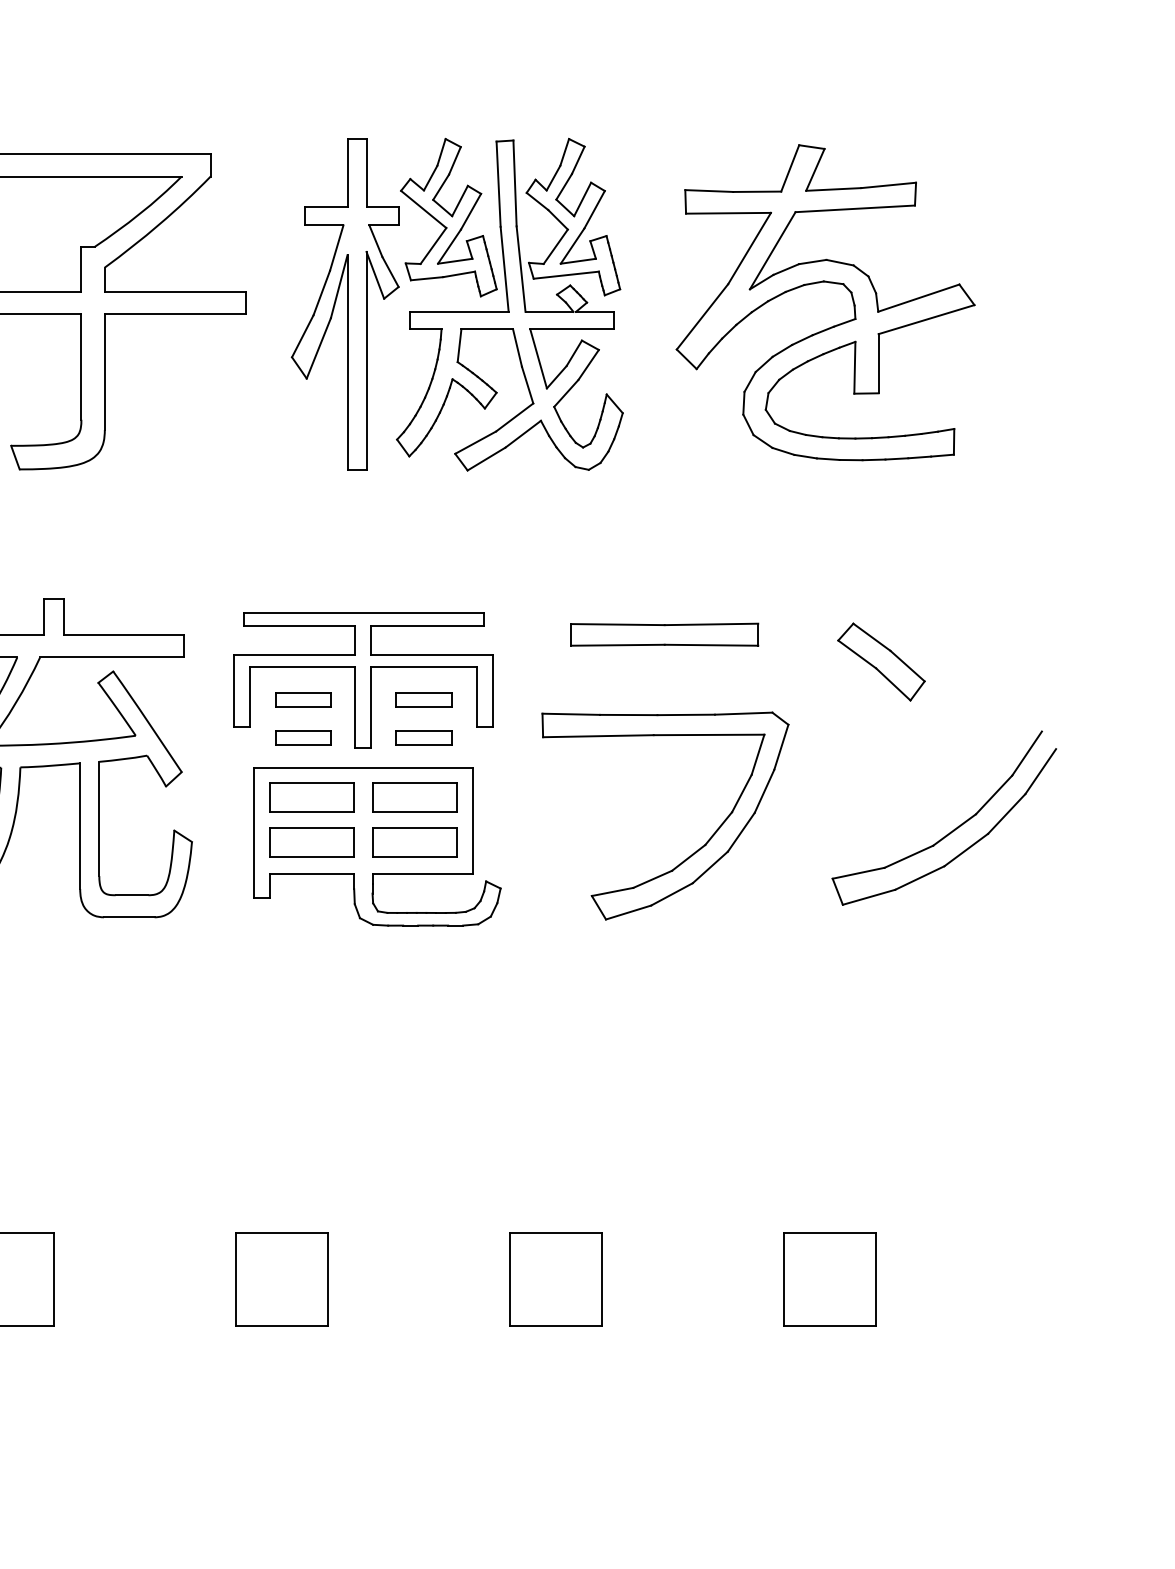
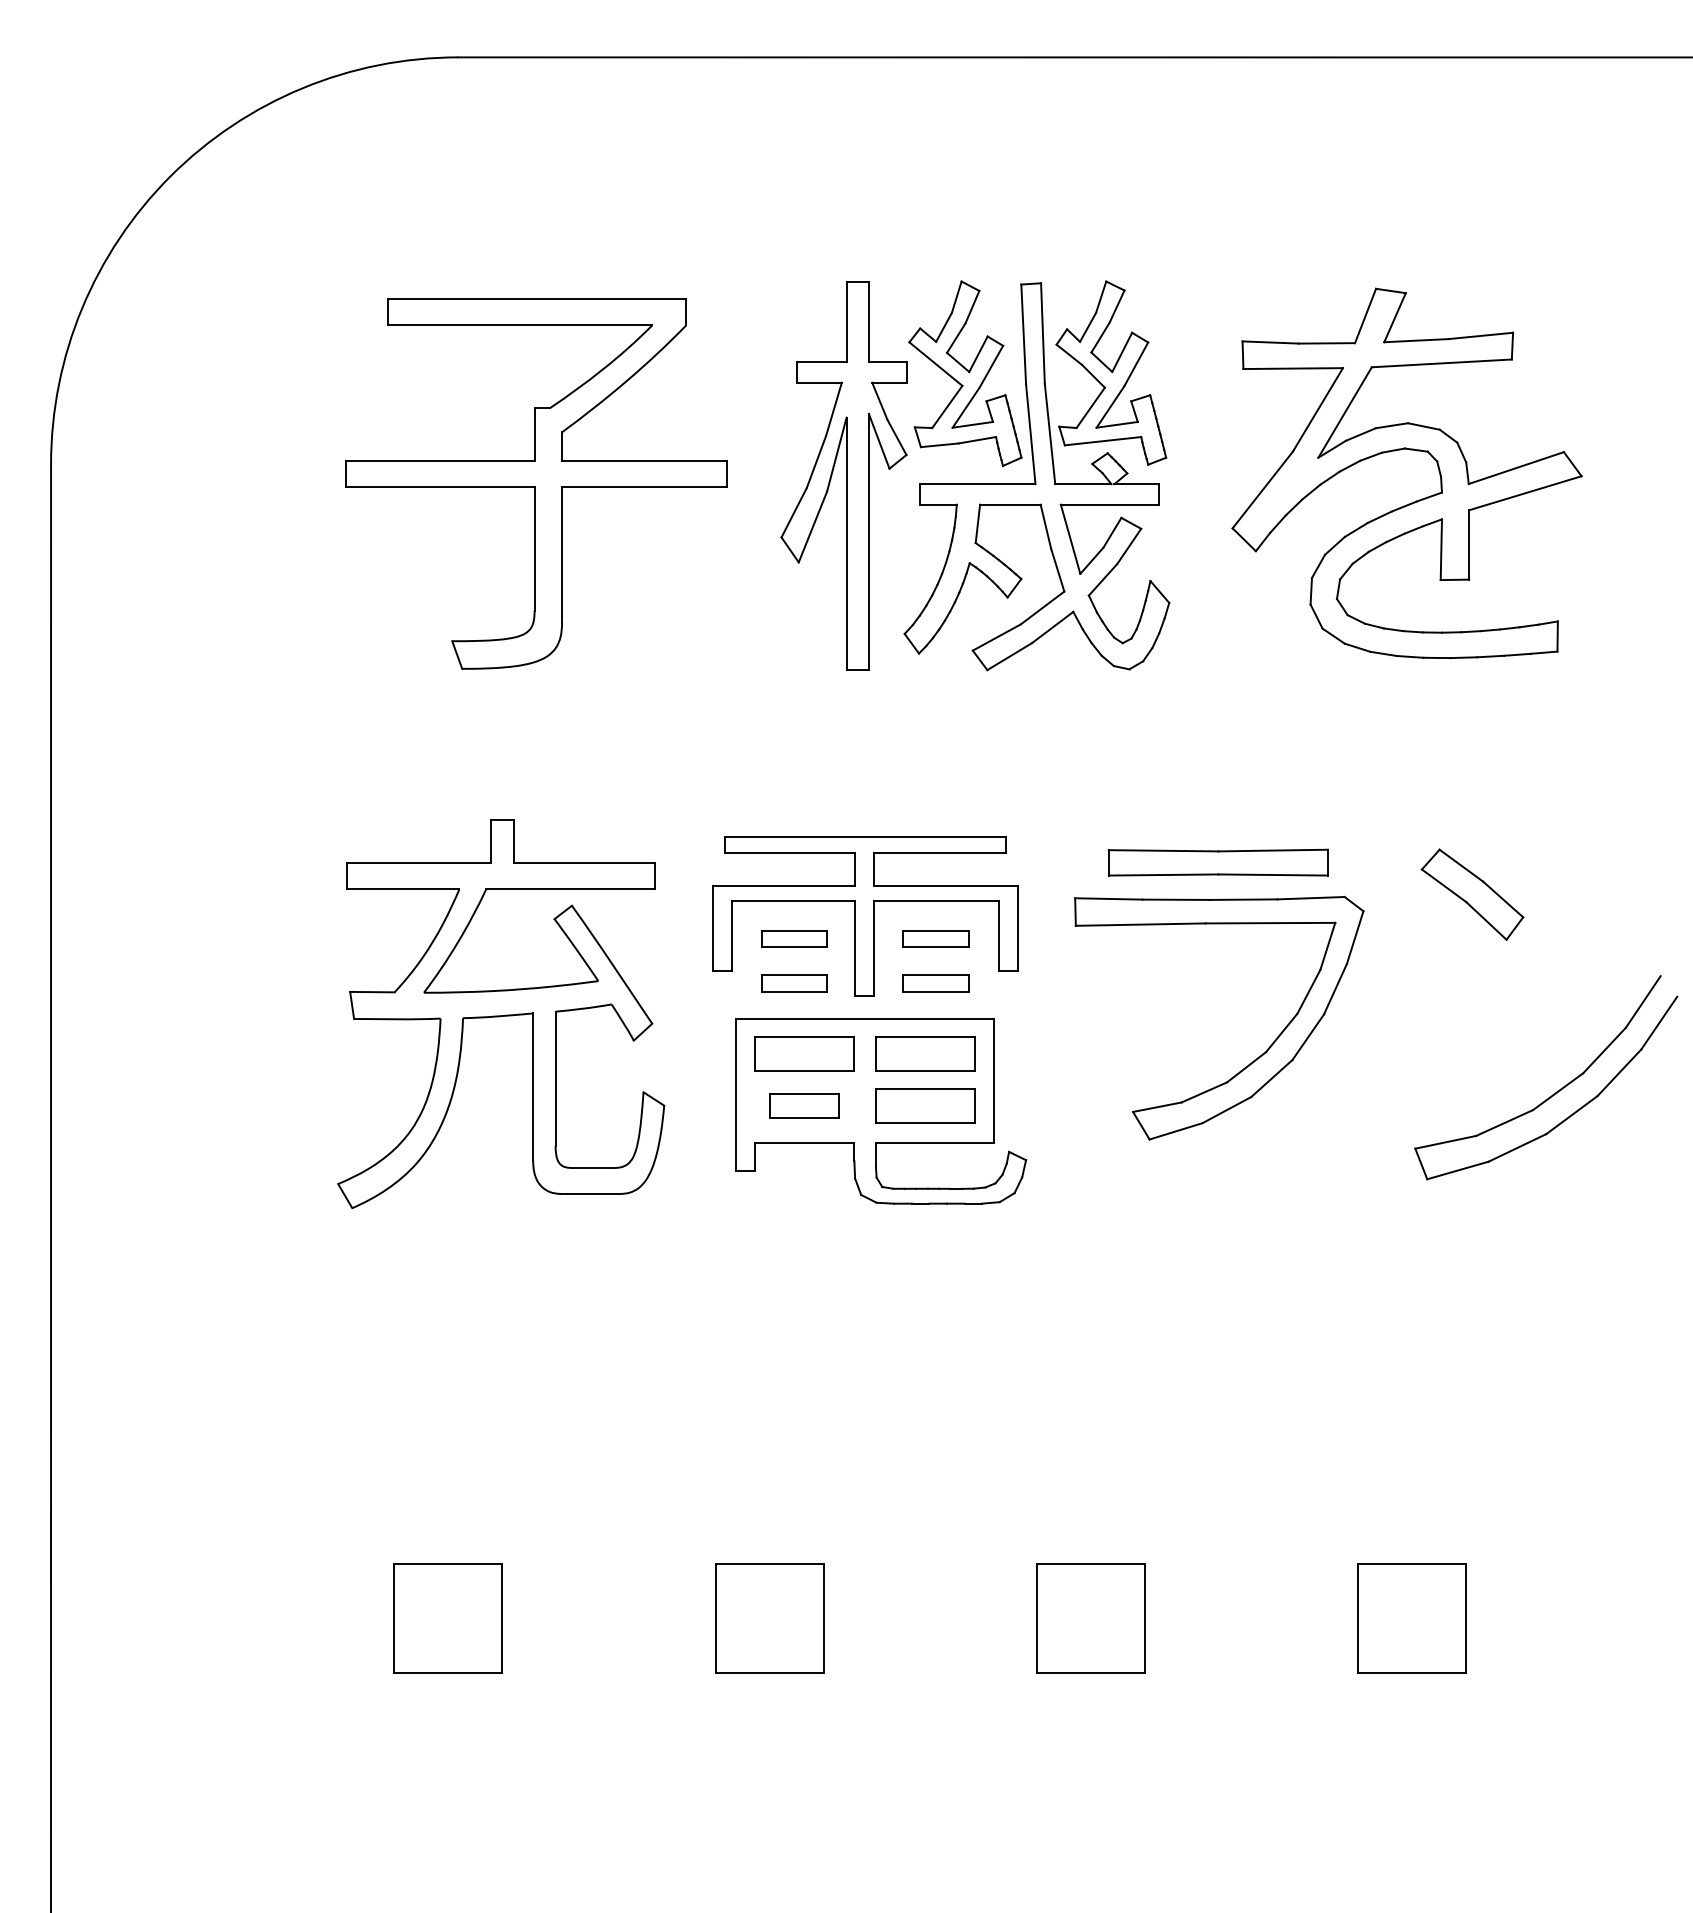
part: (311, 841) -> (804, 1105), size x0.7
part: (695, 851) -> (1254, 1059), moved

